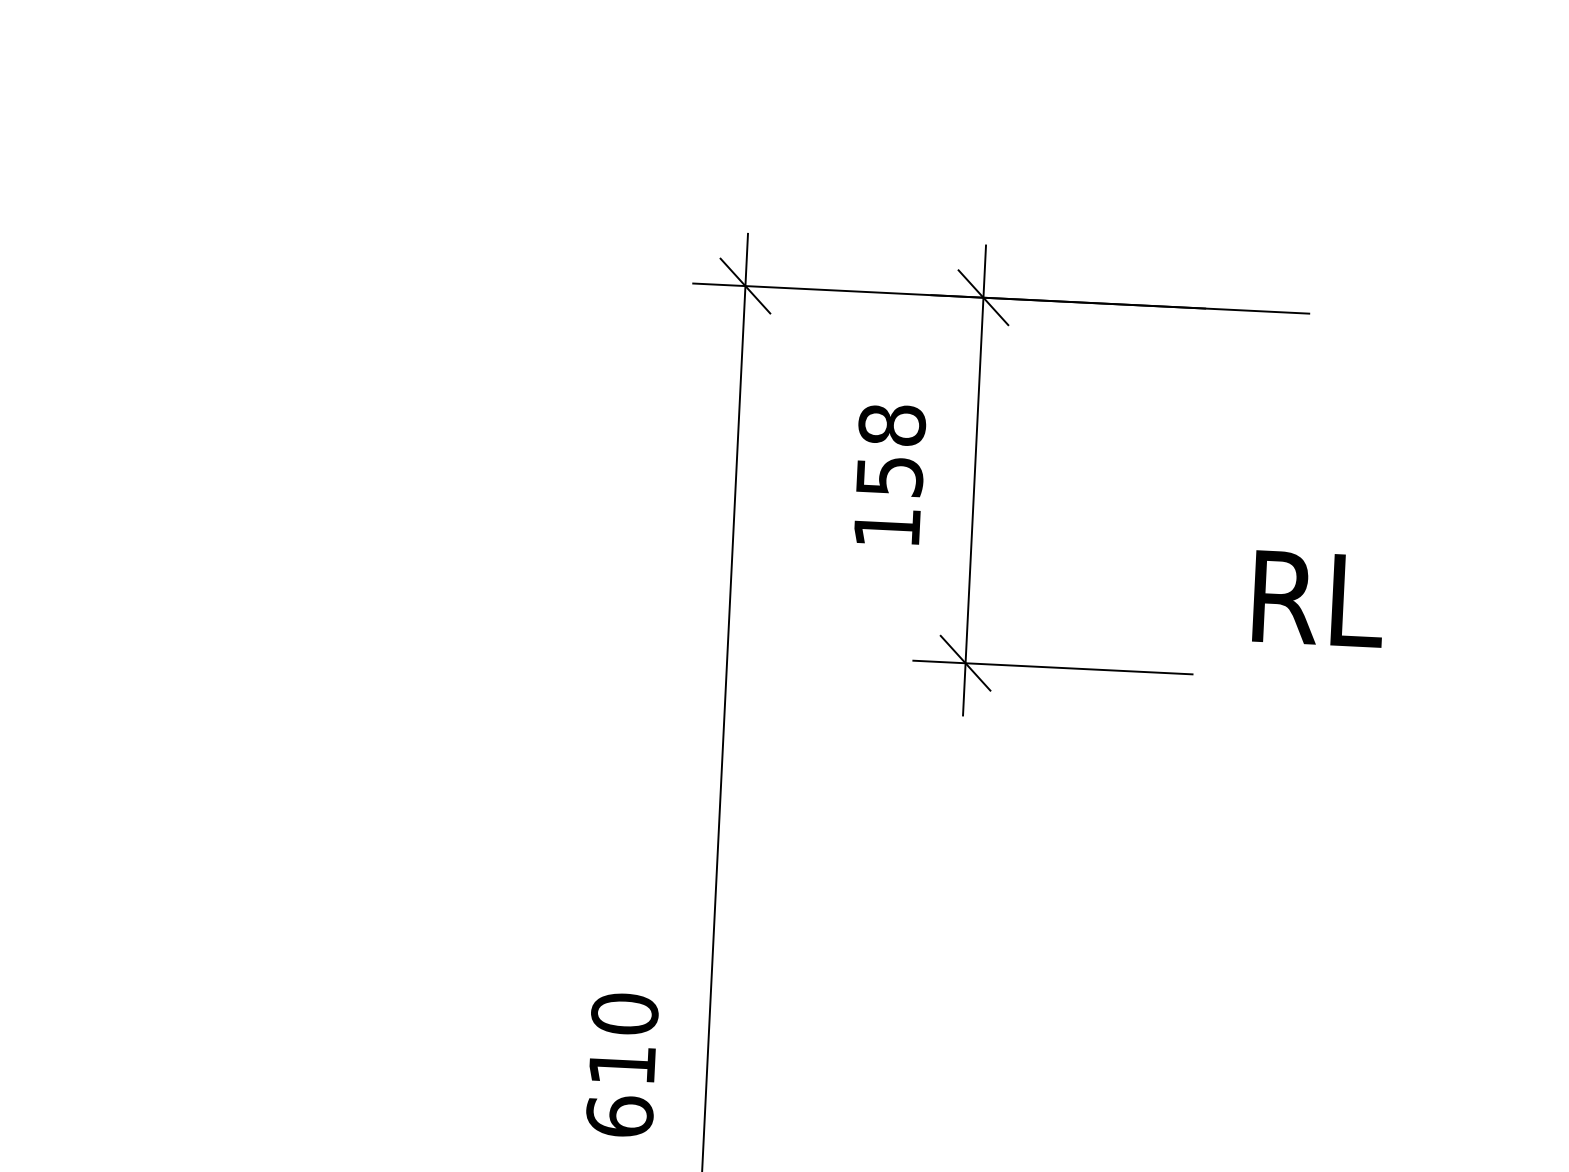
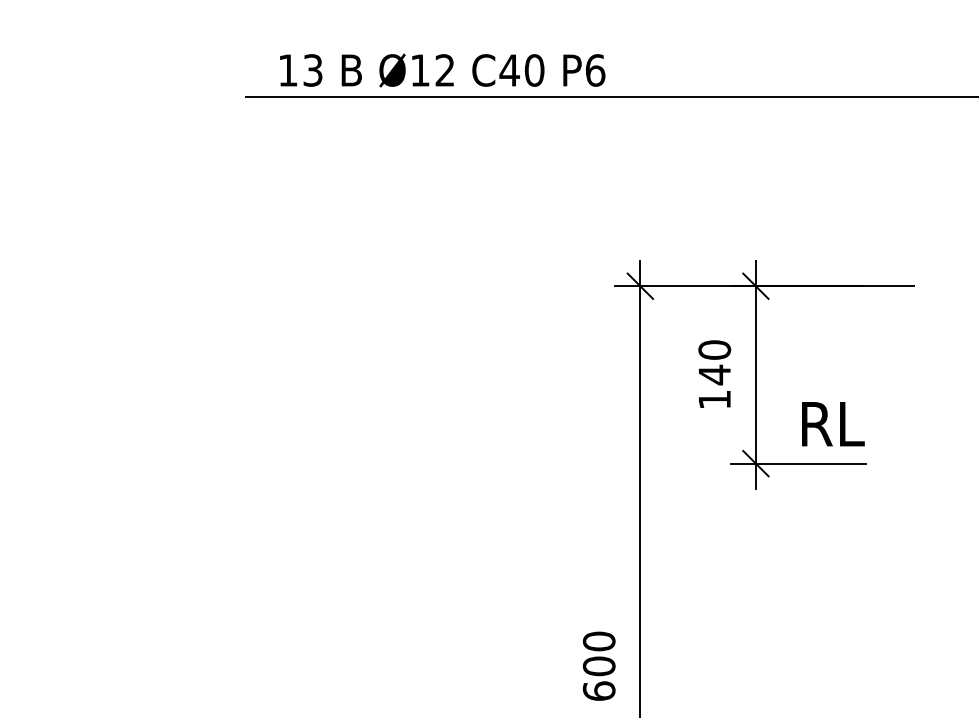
text: (890, 450) -> (714, 362), 158 -> 140
text: (1319, 599) -> (833, 424), moved
text: (620, 1065) -> (598, 666), 610 -> 600

